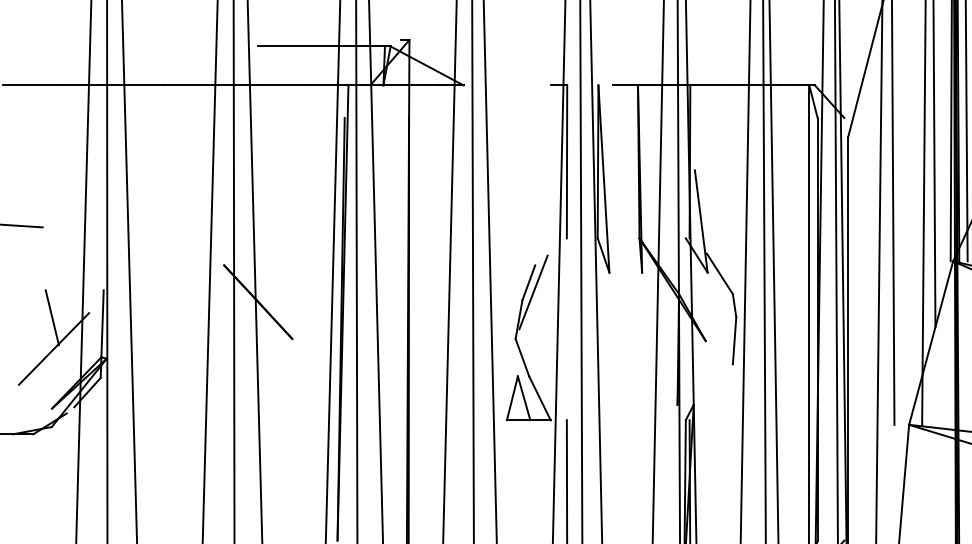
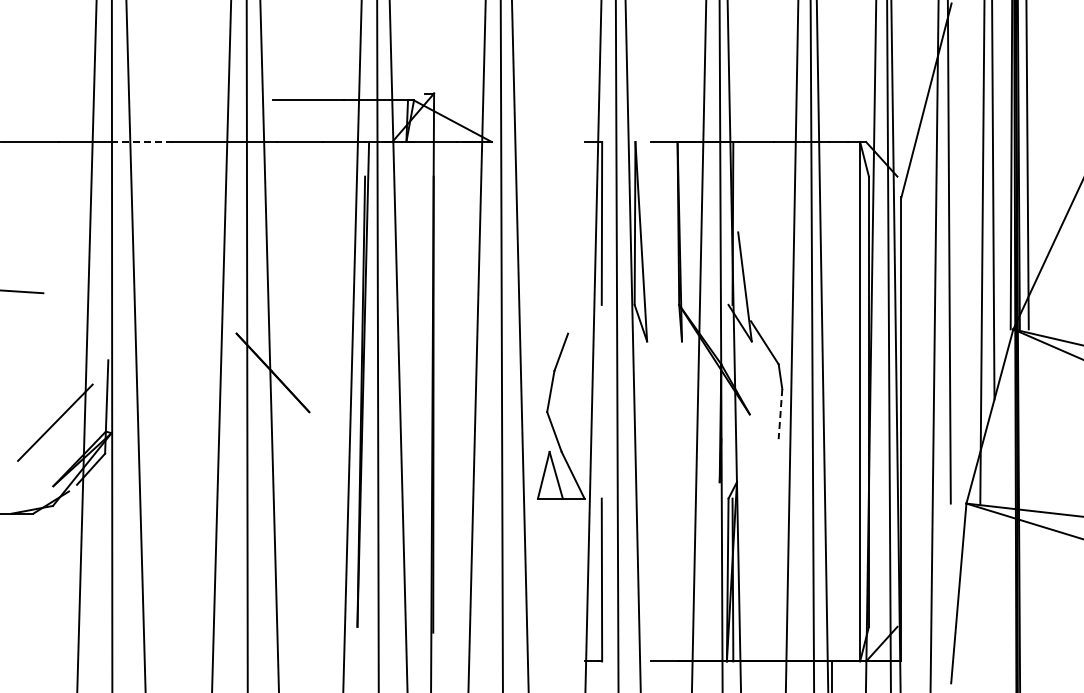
line: (138, 85) -> (145, 142), solid -> dashed
line: (533, 292) -> (566, 362), removed
line: (52, 317) -> (53, 389), removed
line: (734, 341) -> (780, 414), solid -> dashed

